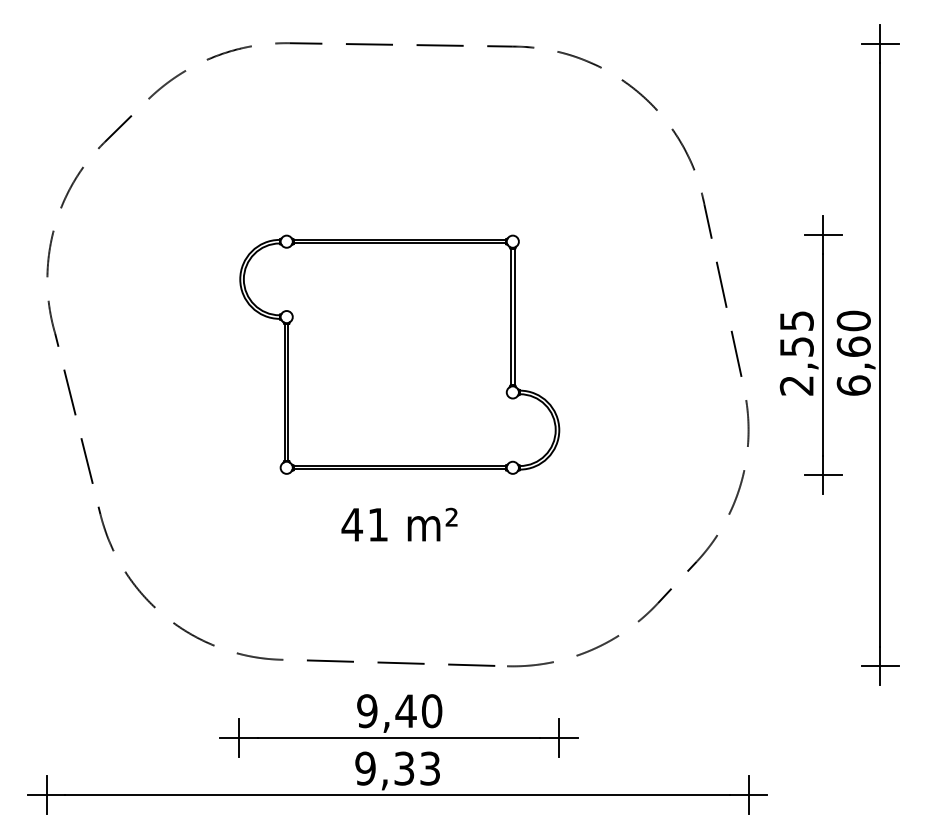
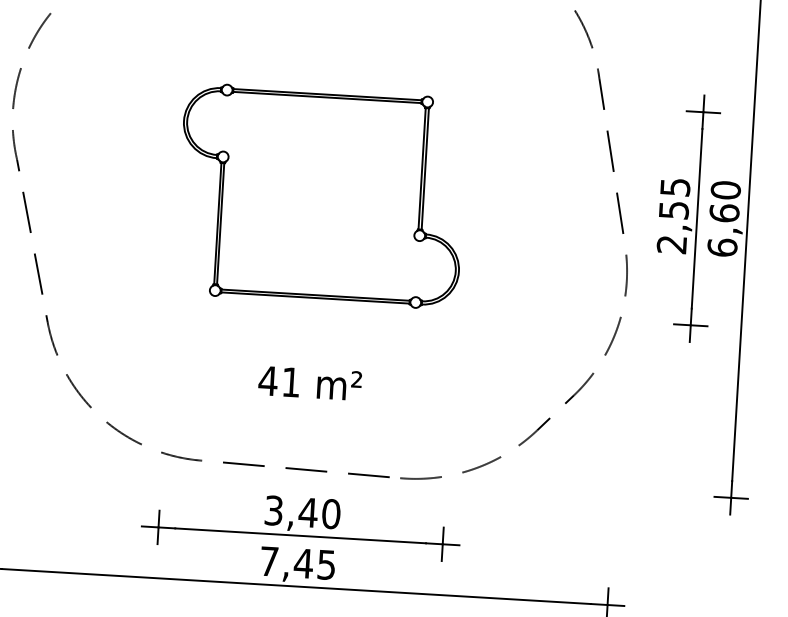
text: (399, 524) -> (310, 383), moved
text: (367, 711) -> (274, 510), 9,40 -> 3,40
text: (397, 768) -> (297, 563), 9,33 -> 7,45

